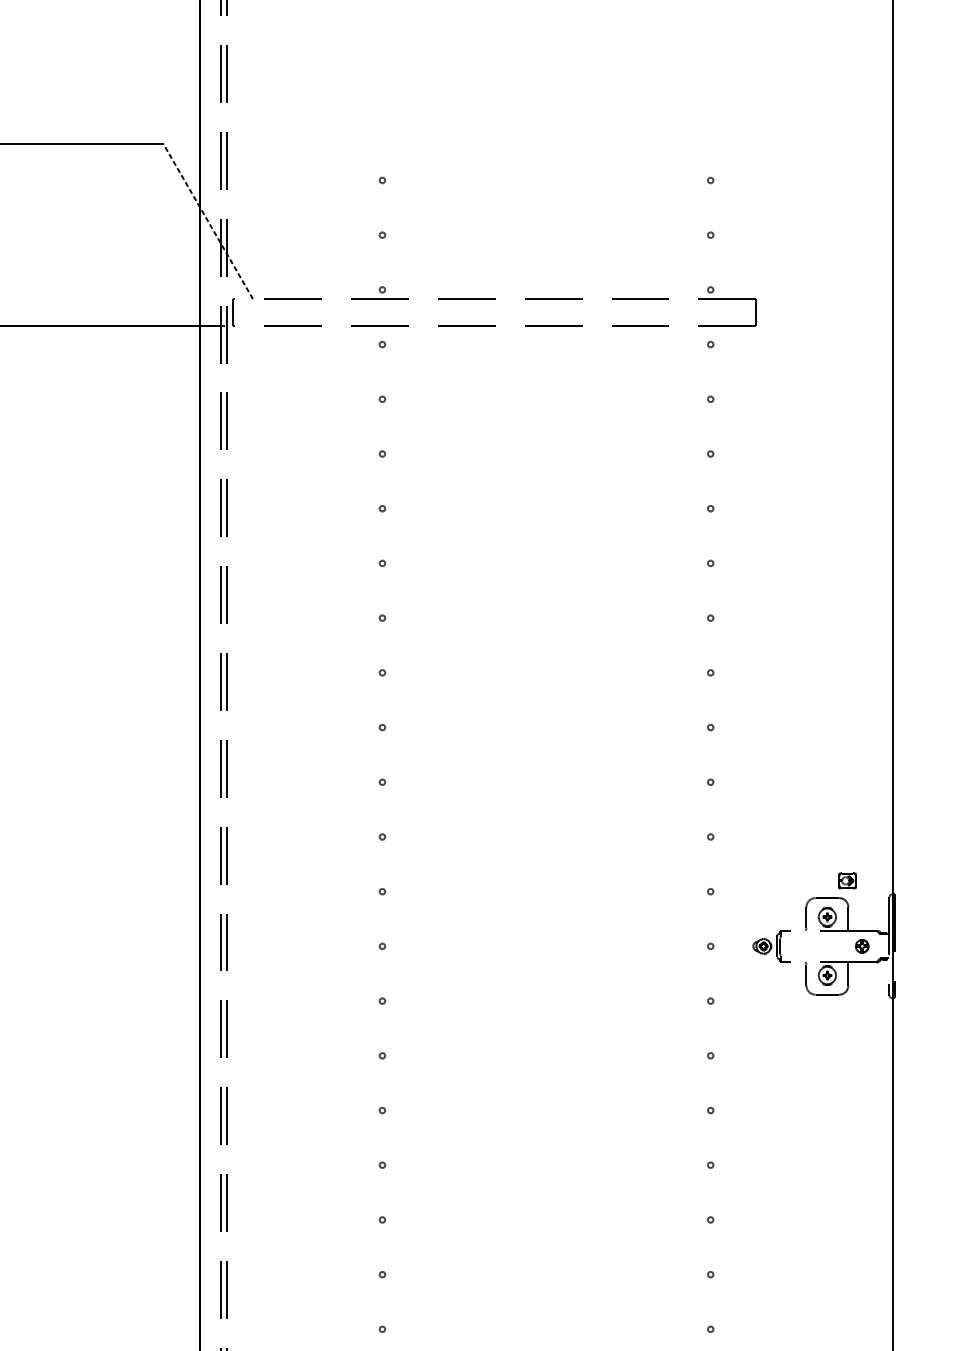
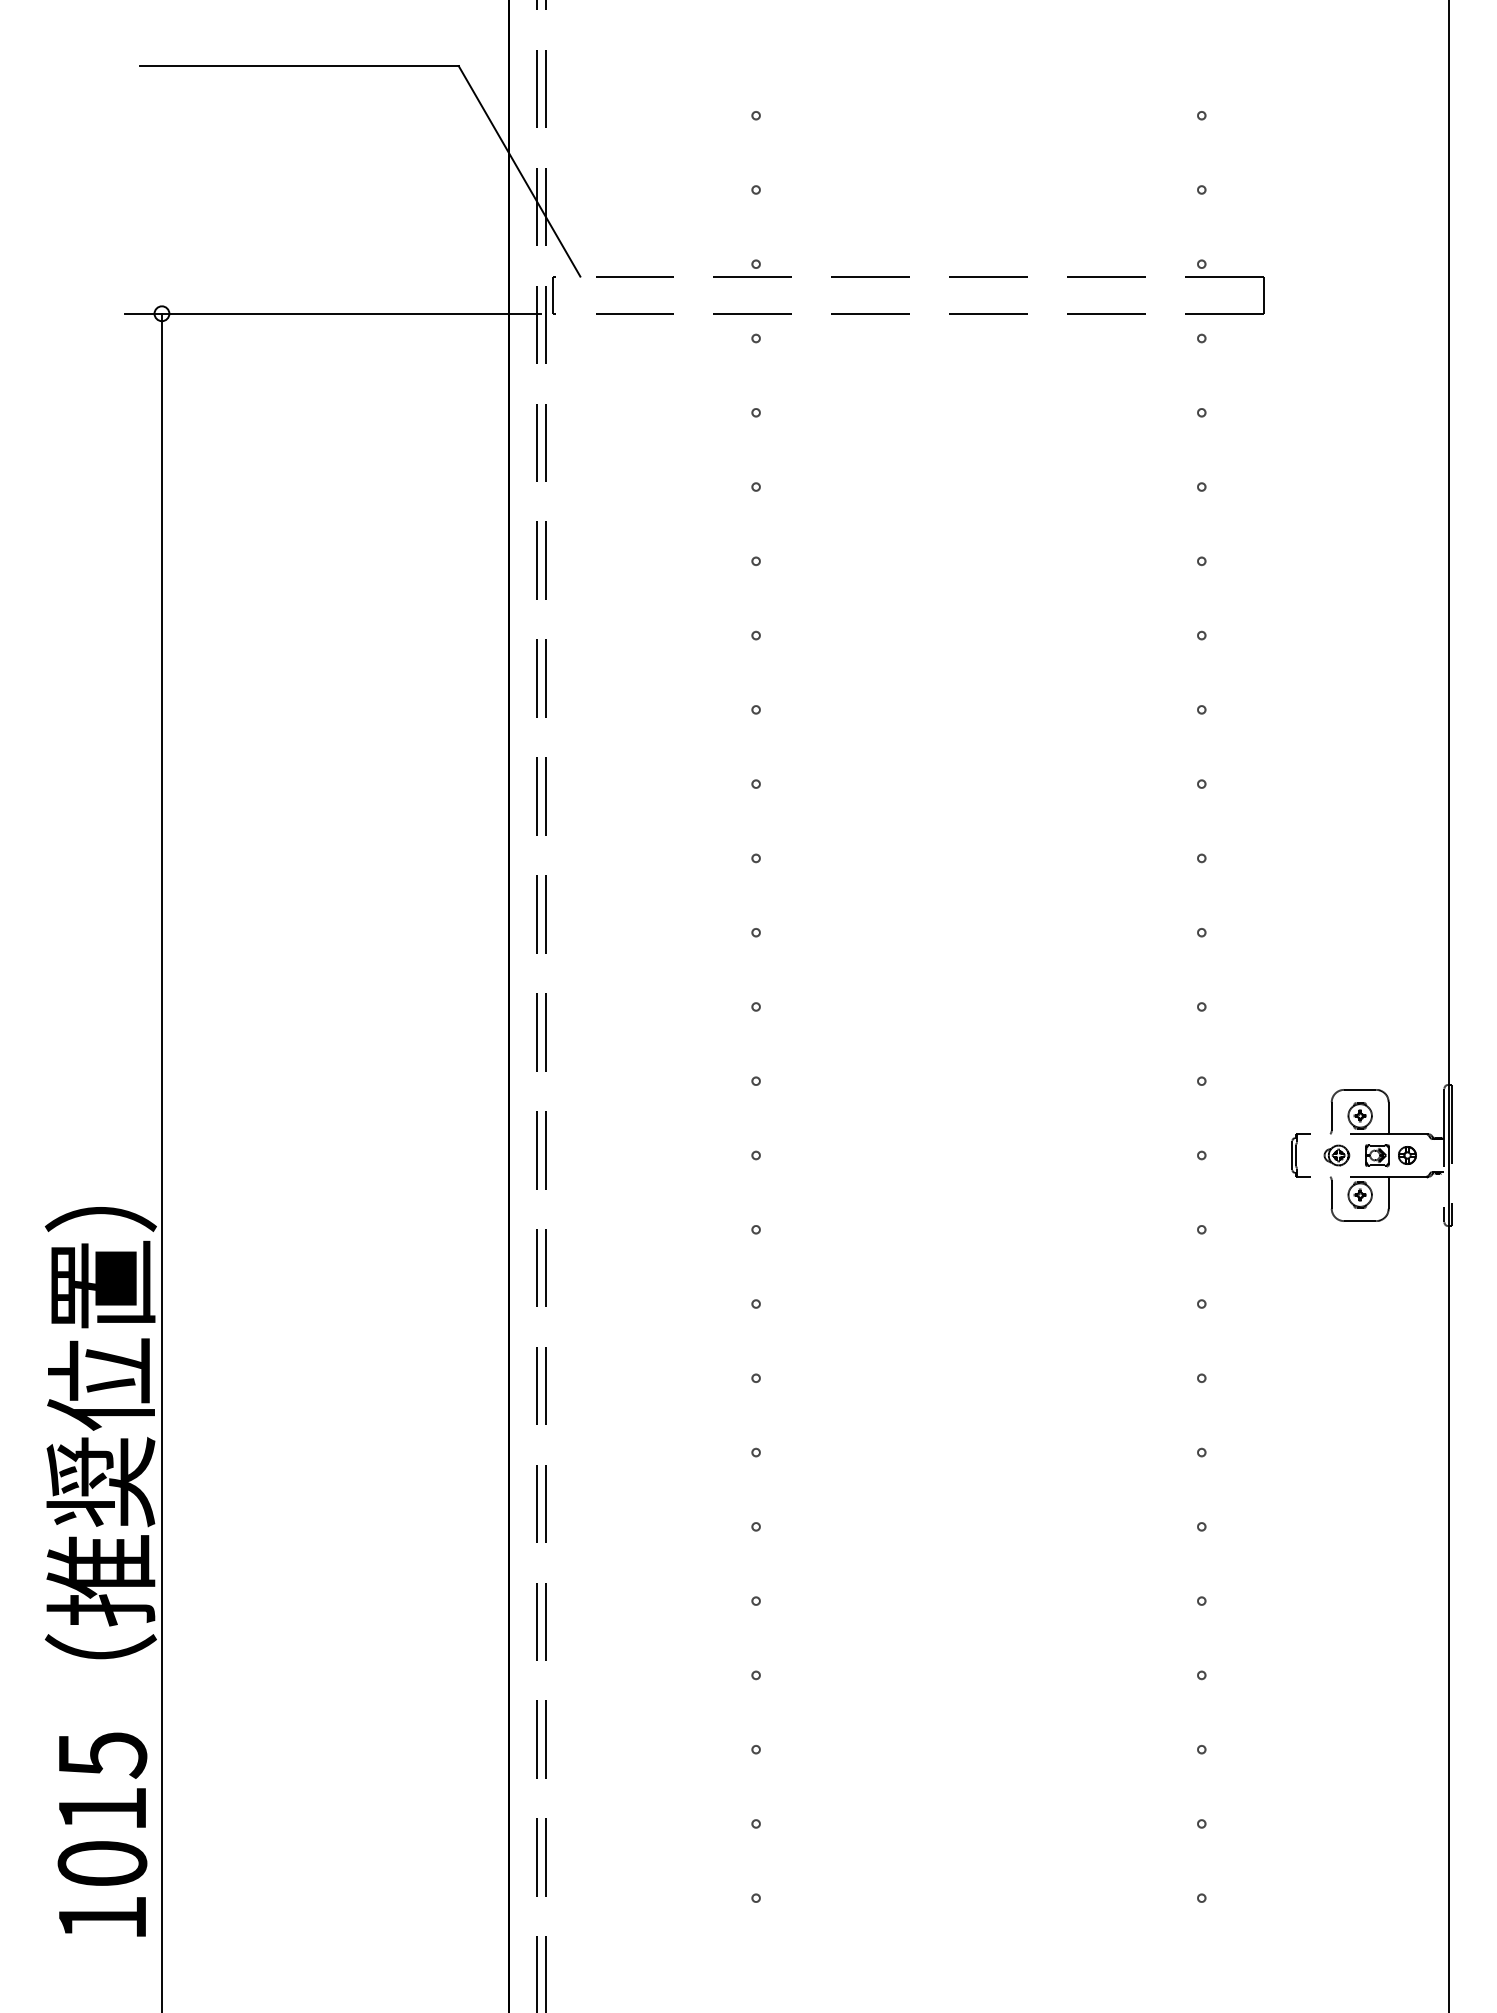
line: (208, 221) -> (519, 171), dashed -> solid
part: (847, 880) -> (1377, 1155), moved
part: (762, 946) -> (1336, 1155), moved

